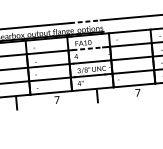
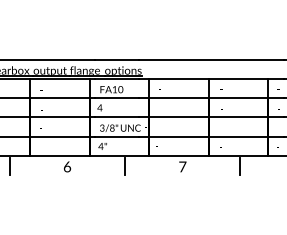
line: (85, 21) -> (117, 59), dashed -> solid
line: (87, 48) -> (117, 98), dashed -> solid
text: (57, 99) -> (67, 166), 7 -> 6

